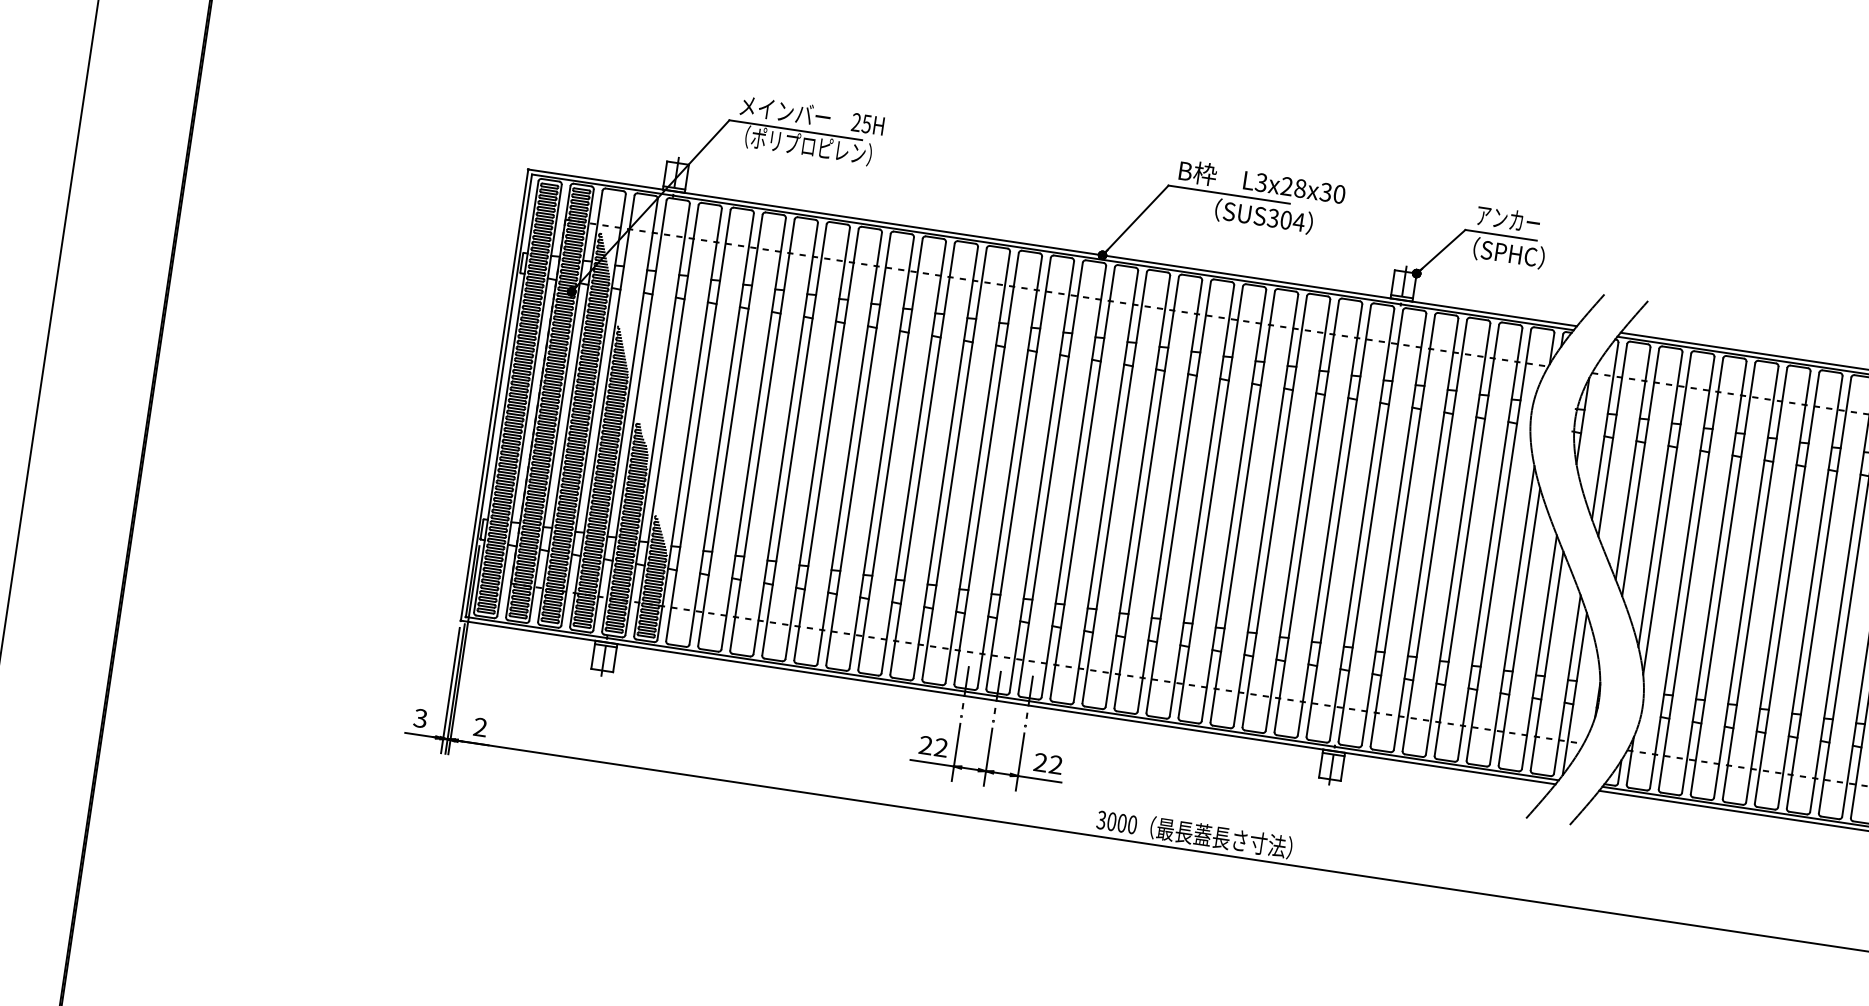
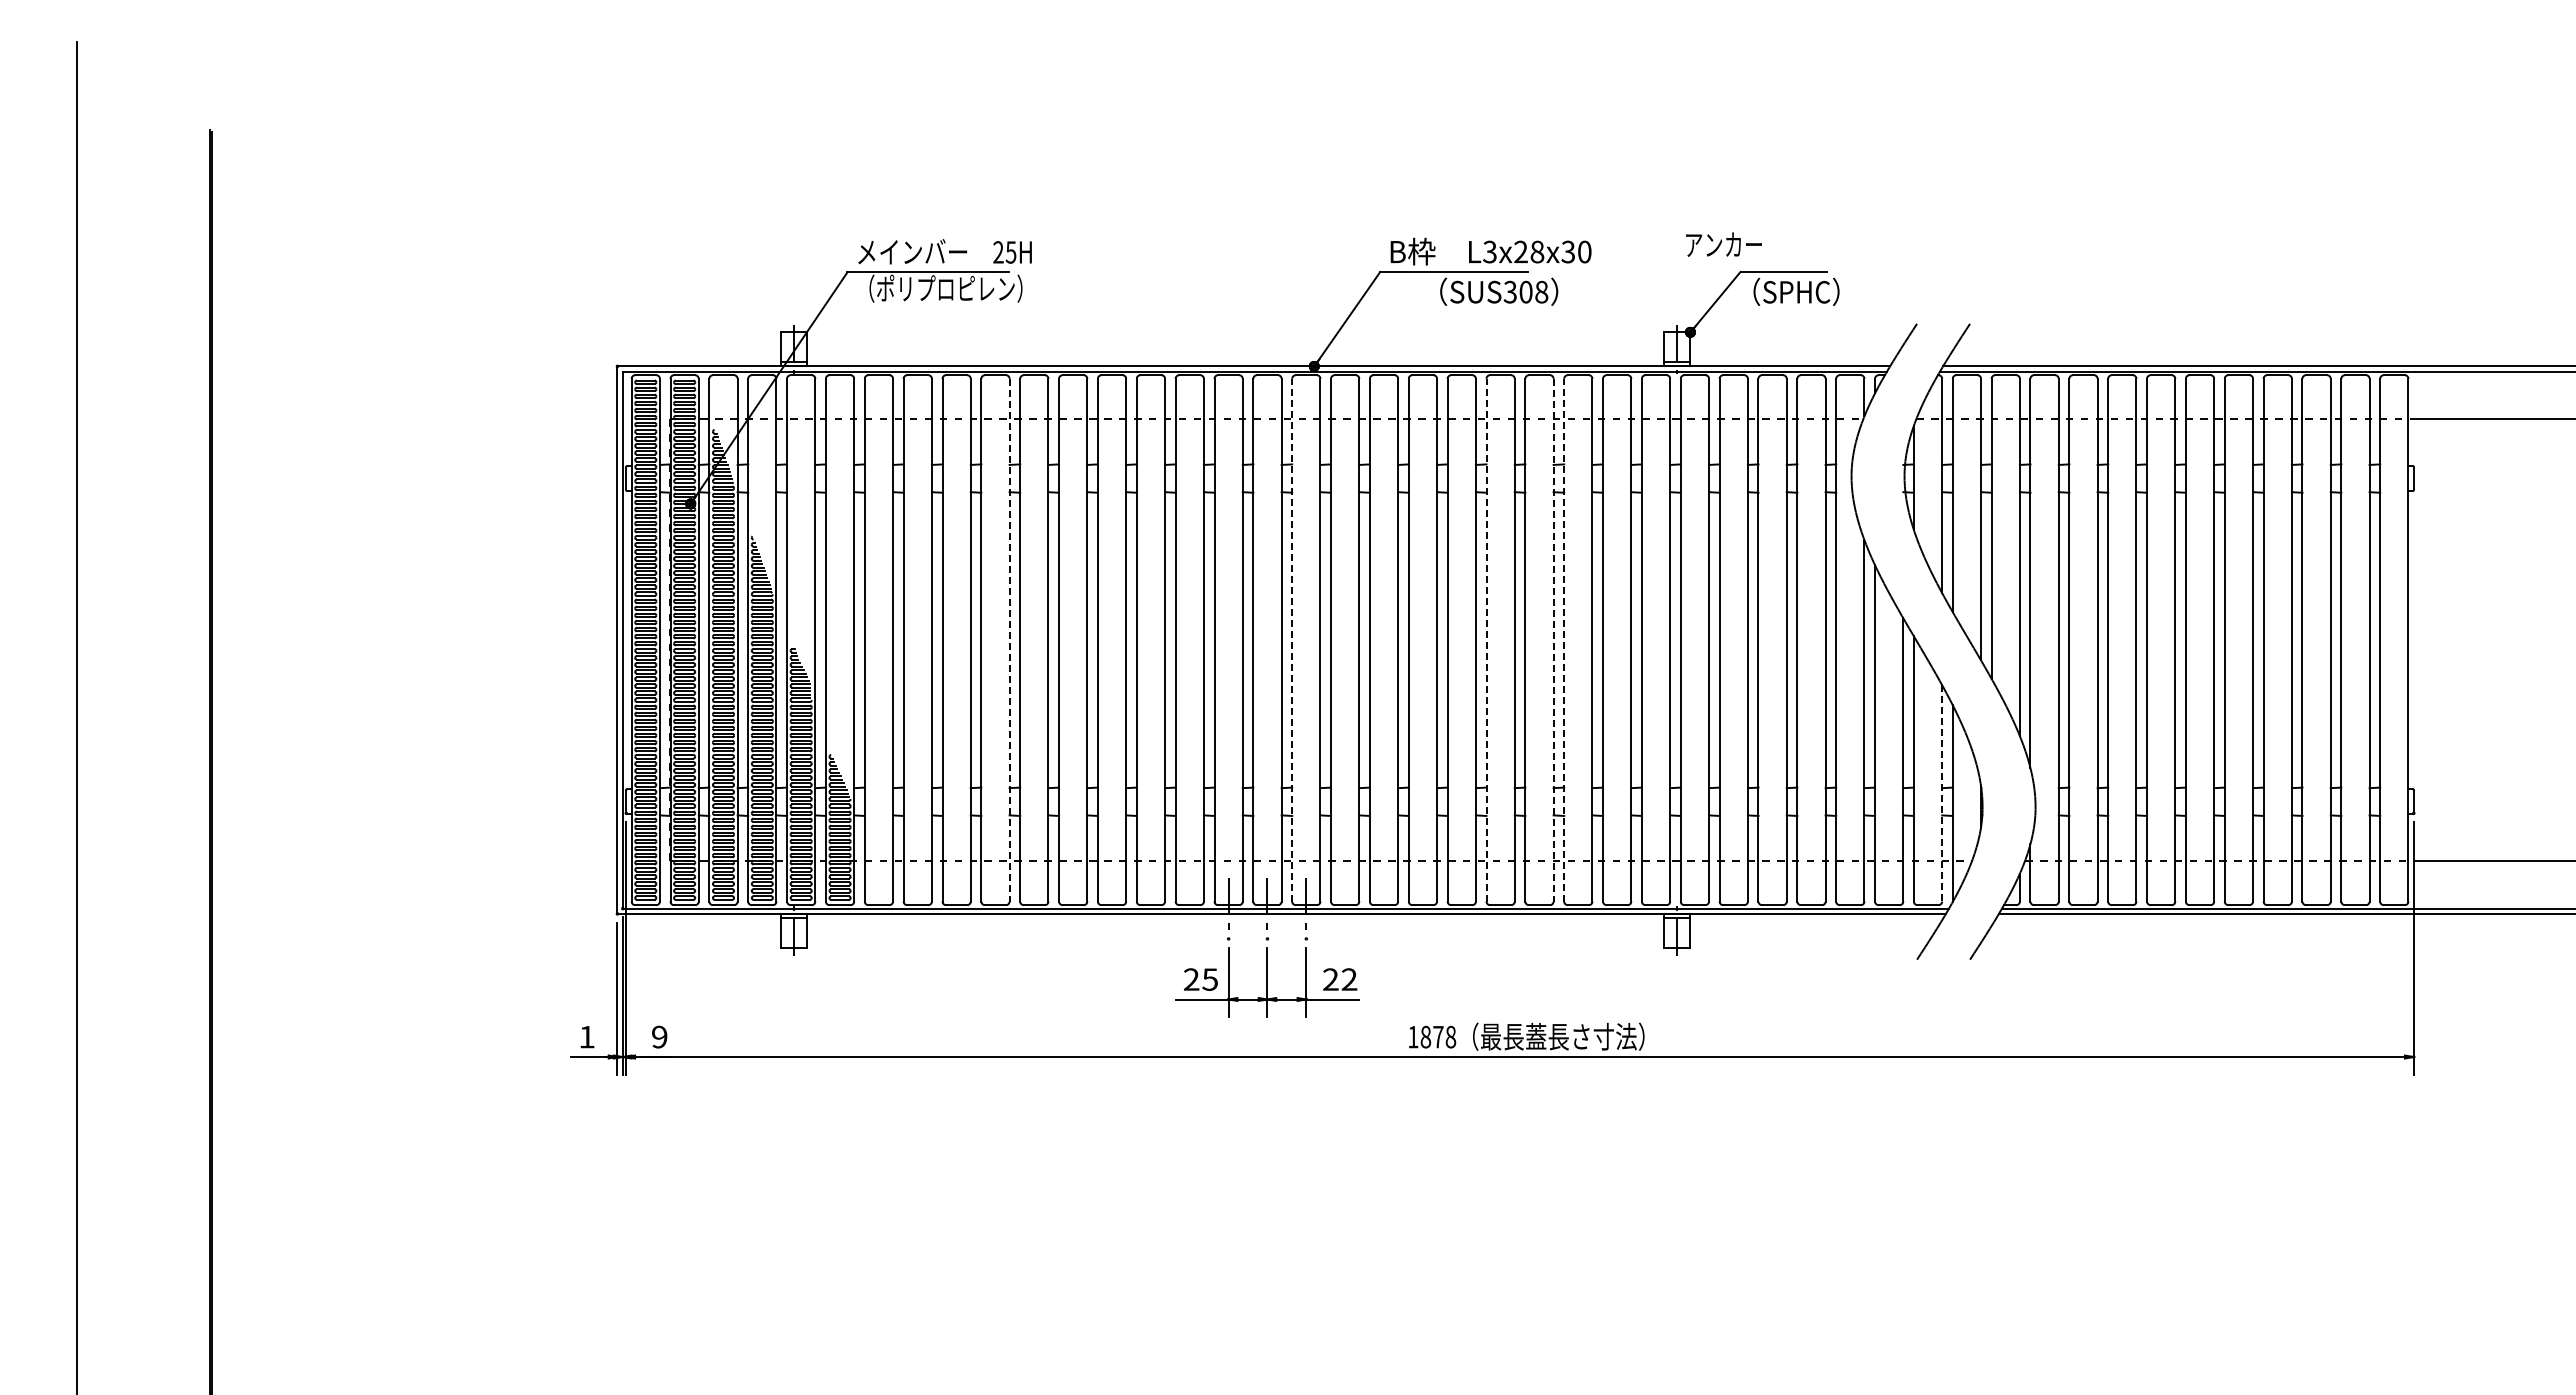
text: (1508, 219) -> (1723, 244), moved
text: (1298, 221) -> (1541, 291), SUS304 -> SUS308
line: (817, 443) -> (1009, 640), solid -> dashed
line: (1050, 477) -> (1292, 639), solid -> dashed
line: (1210, 501) -> (1486, 639), solid -> dashed
line: (1265, 510) -> (1553, 640), solid -> dashed
line: (1275, 511) -> (1564, 639), solid -> dashed
line: (1567, 684) -> (1942, 793), solid -> dashed
text: (420, 717) -> (586, 1036), 3 -> 1
text: (480, 727) -> (659, 1037), 2 -> 9
text: (940, 747) -> (1209, 979), 22 -> 25
text: (1117, 822) -> (1432, 1036), 3000 -> 1878

